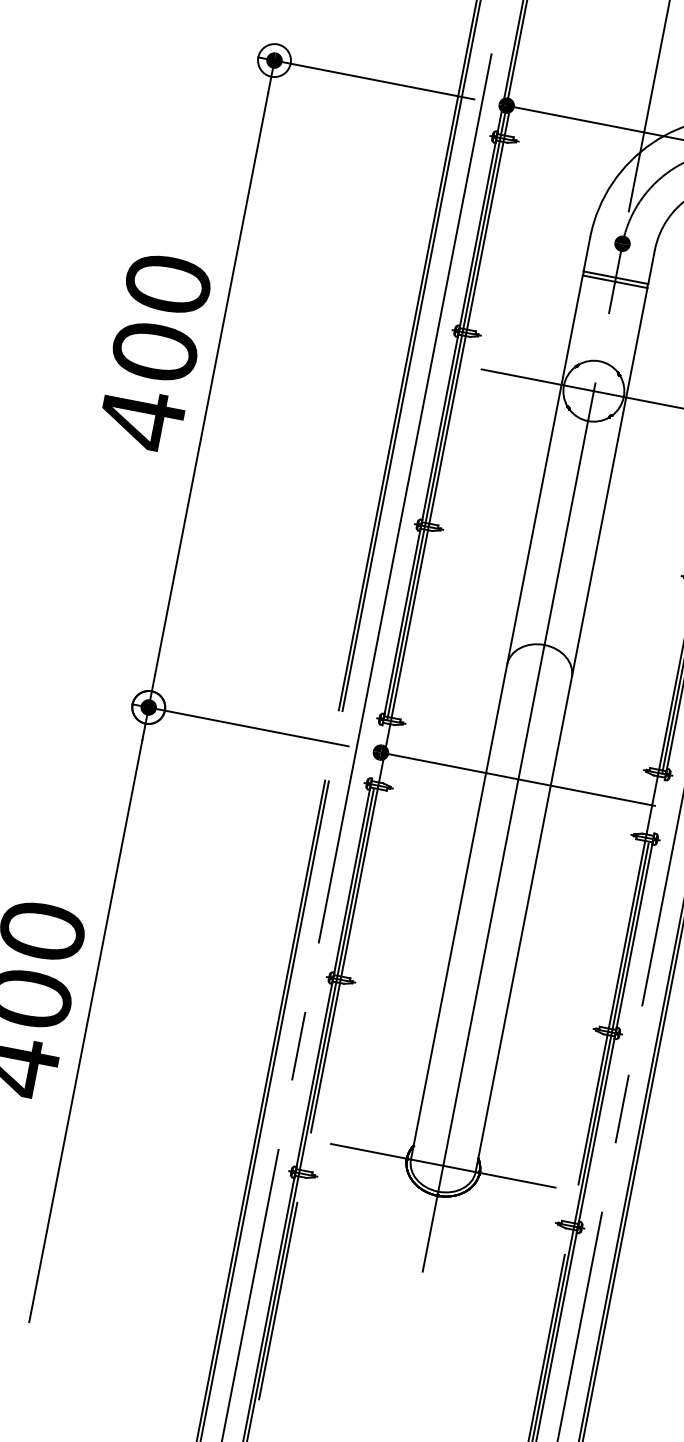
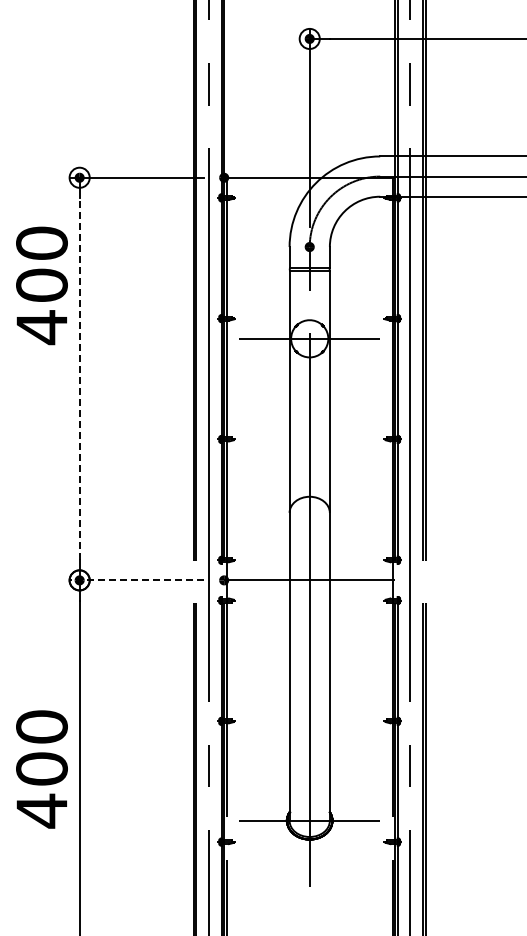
text: (154, 351) -> (41, 285), moved
line: (211, 383) -> (79, 378), solid -> dashed
line: (240, 725) -> (136, 580), solid -> dashed

